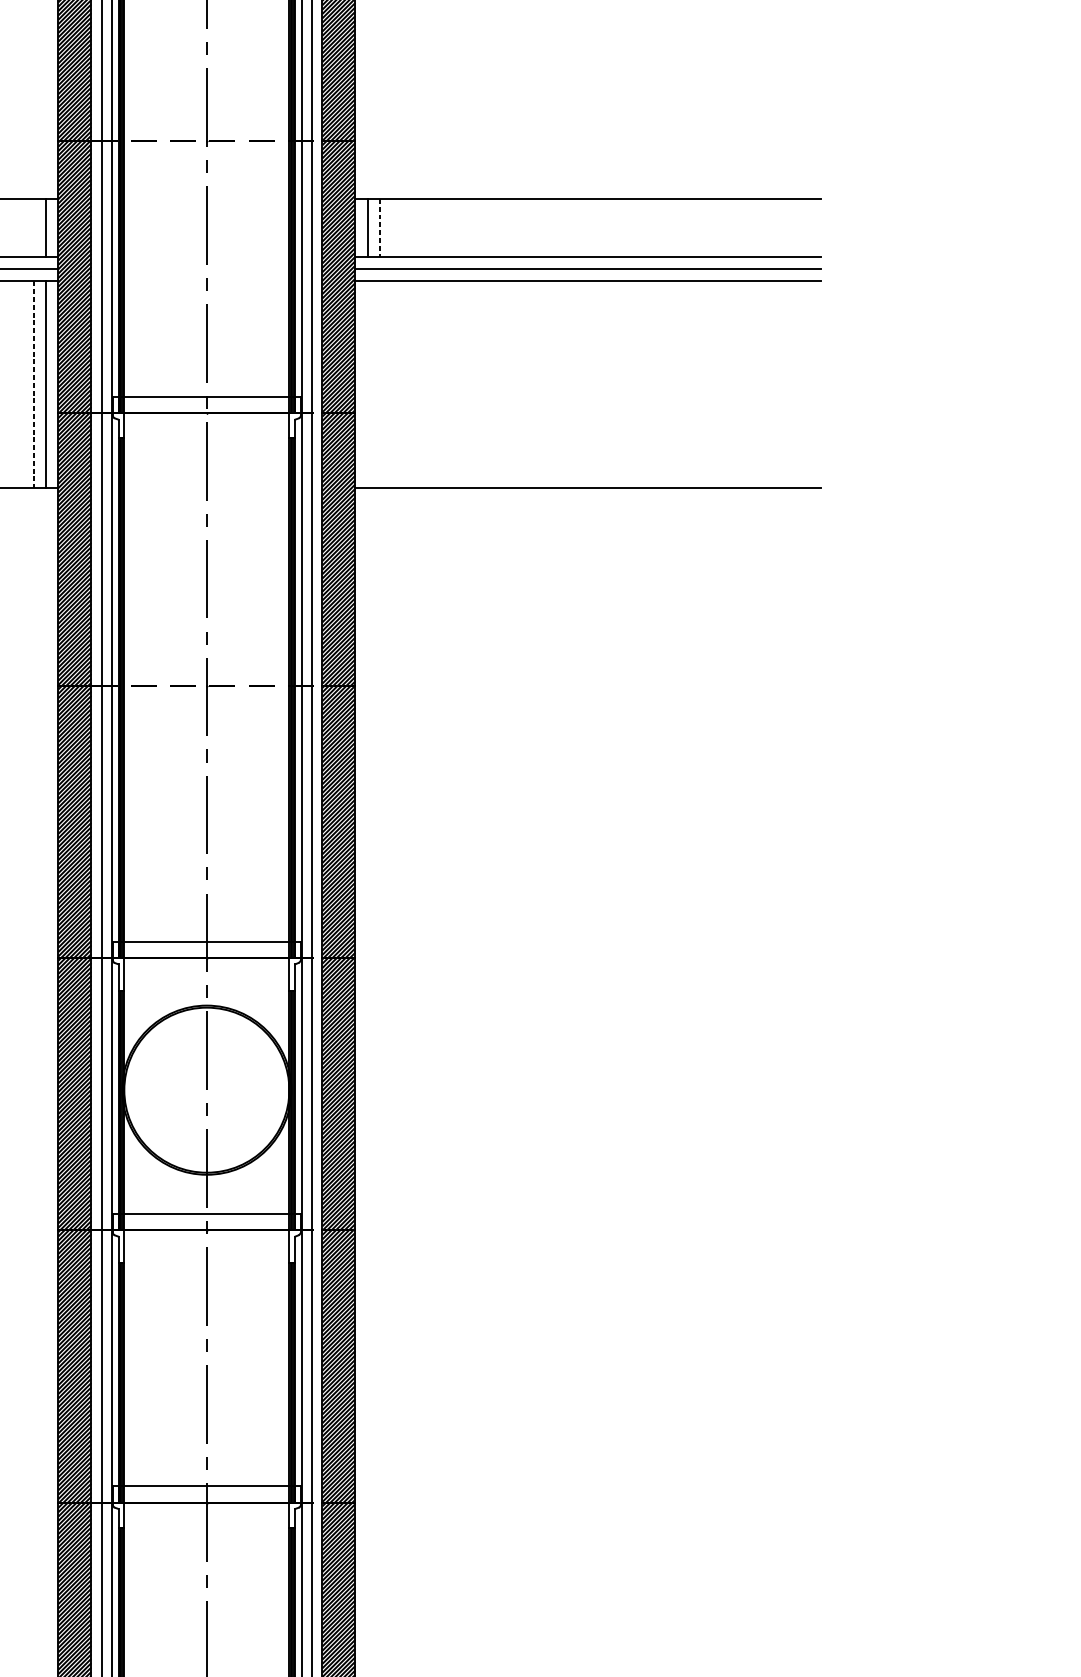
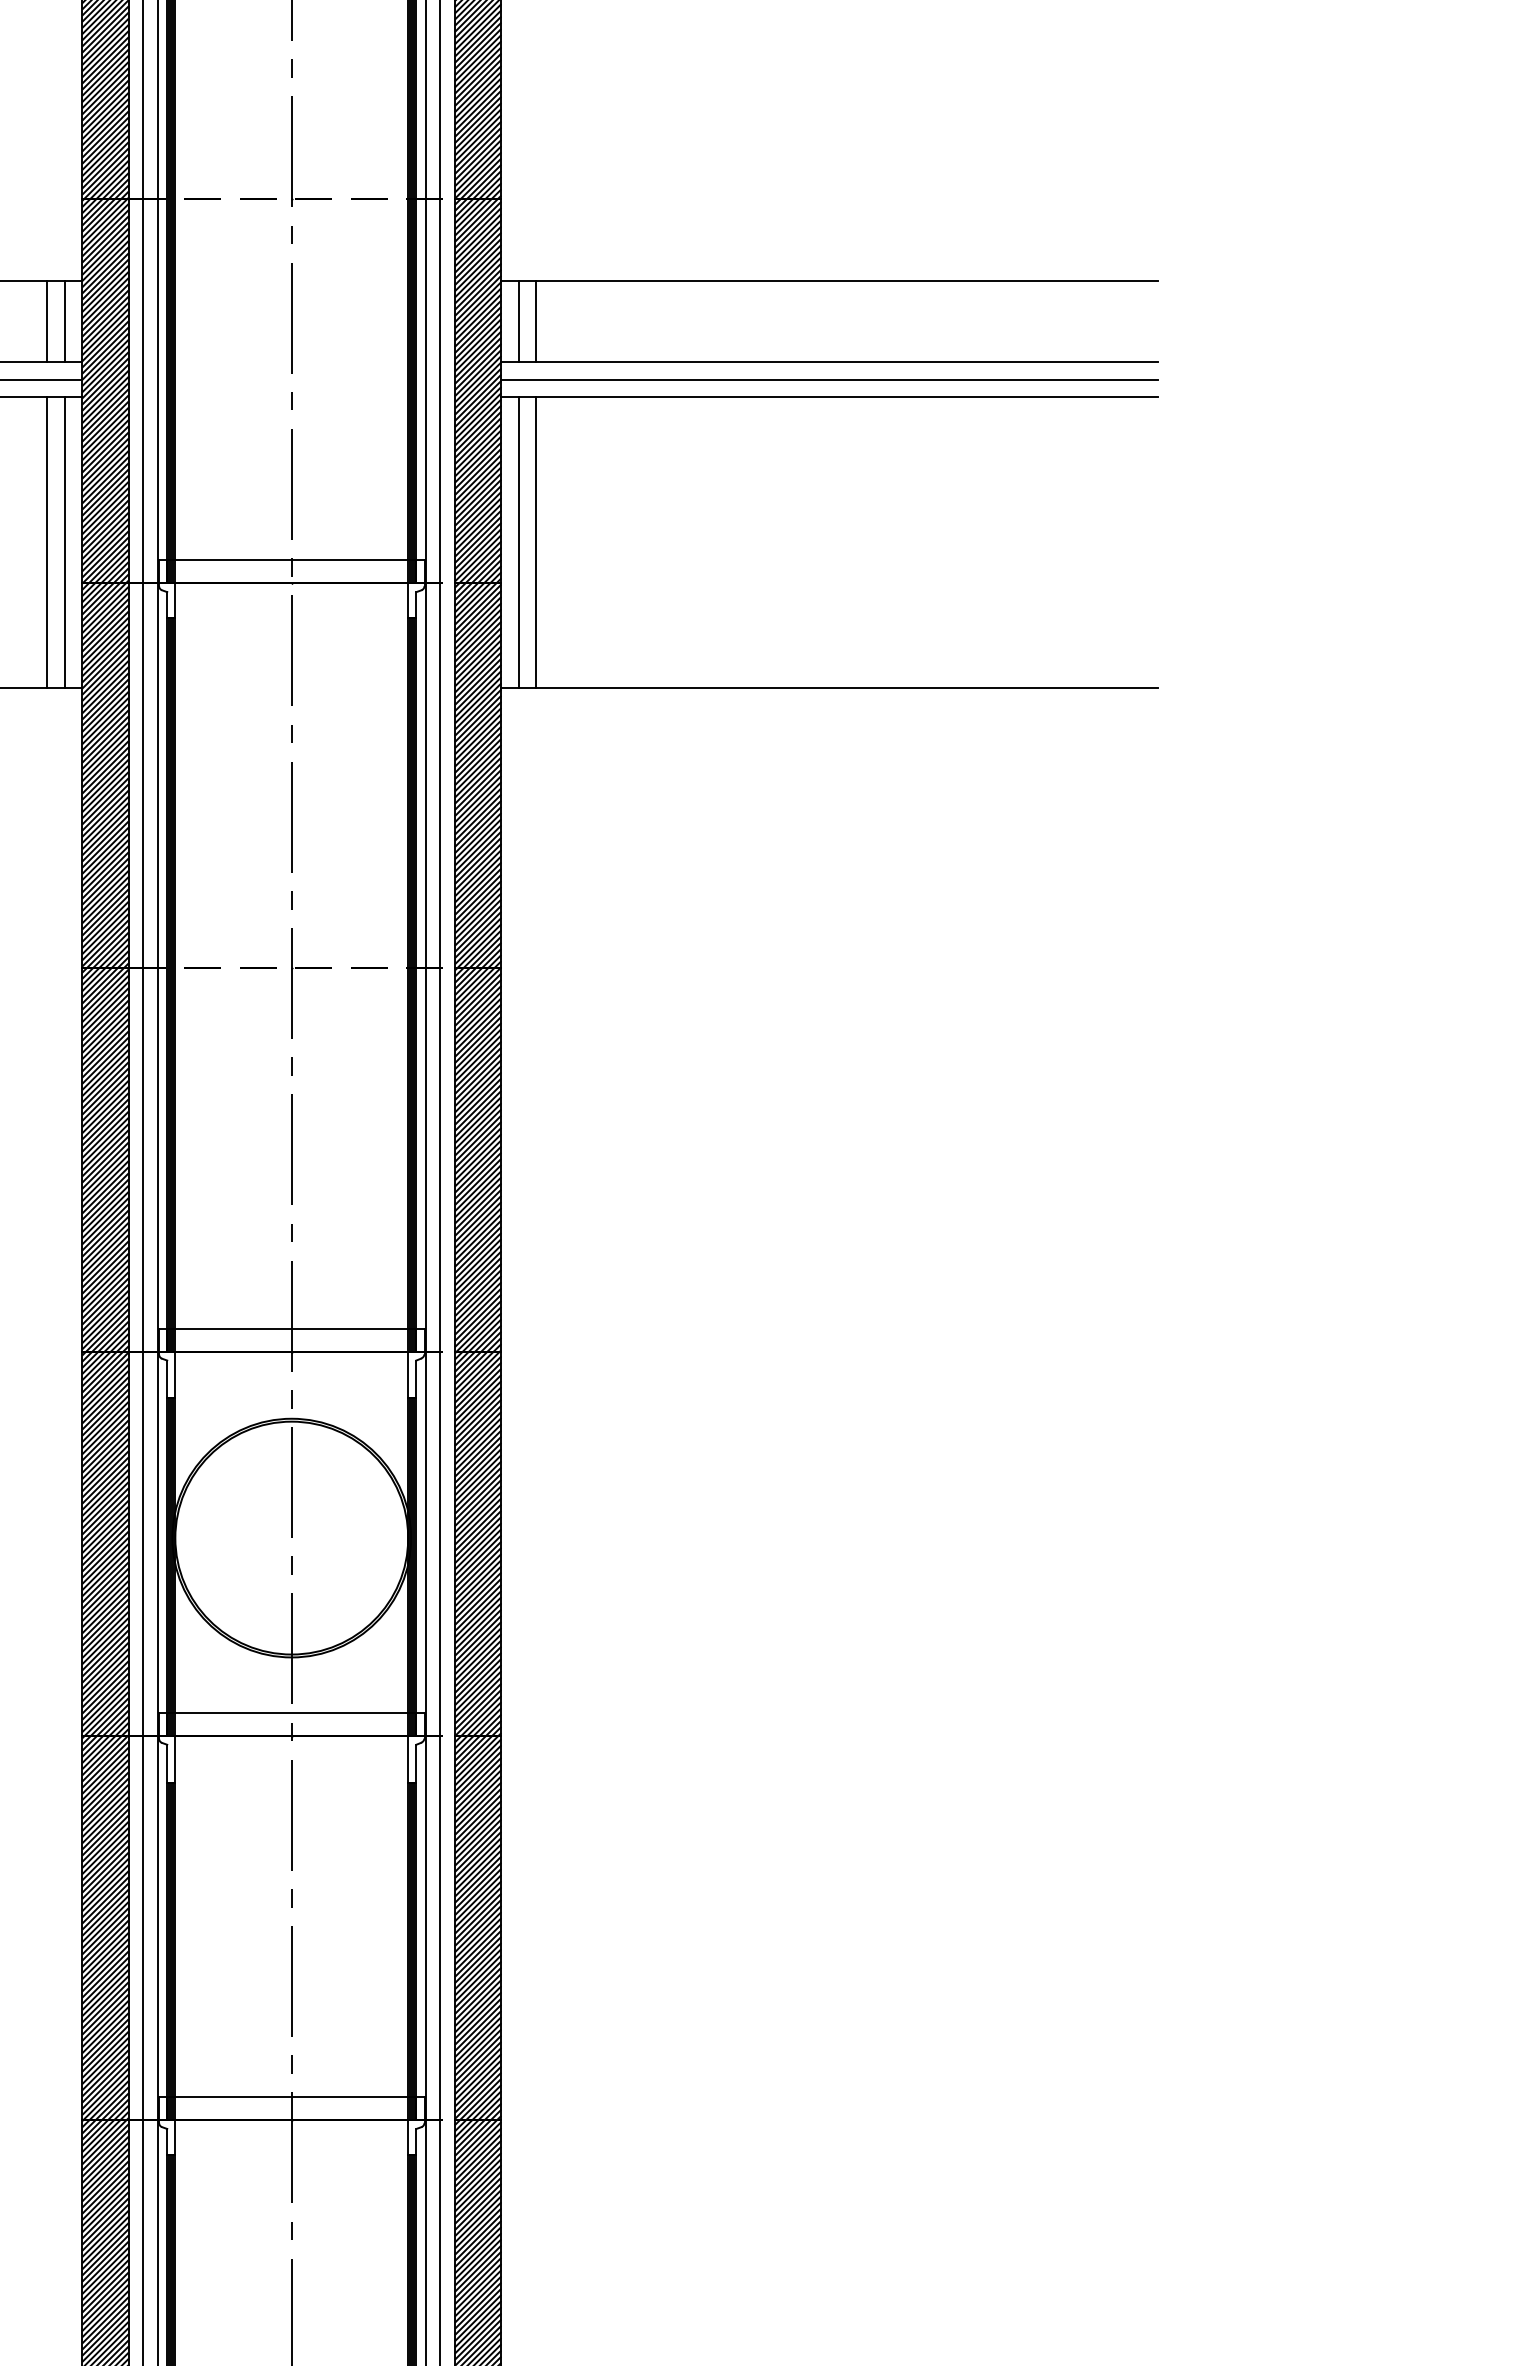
line: (33, 227) -> (47, 321), added
line: (380, 227) -> (536, 321), dashed -> solid
line: (33, 384) -> (47, 542), dashed -> solid
line: (367, 384) -> (518, 542), added
line: (380, 384) -> (536, 542), added

